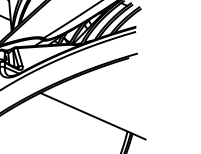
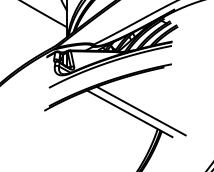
line: (105, 111) -> (140, 110), added

